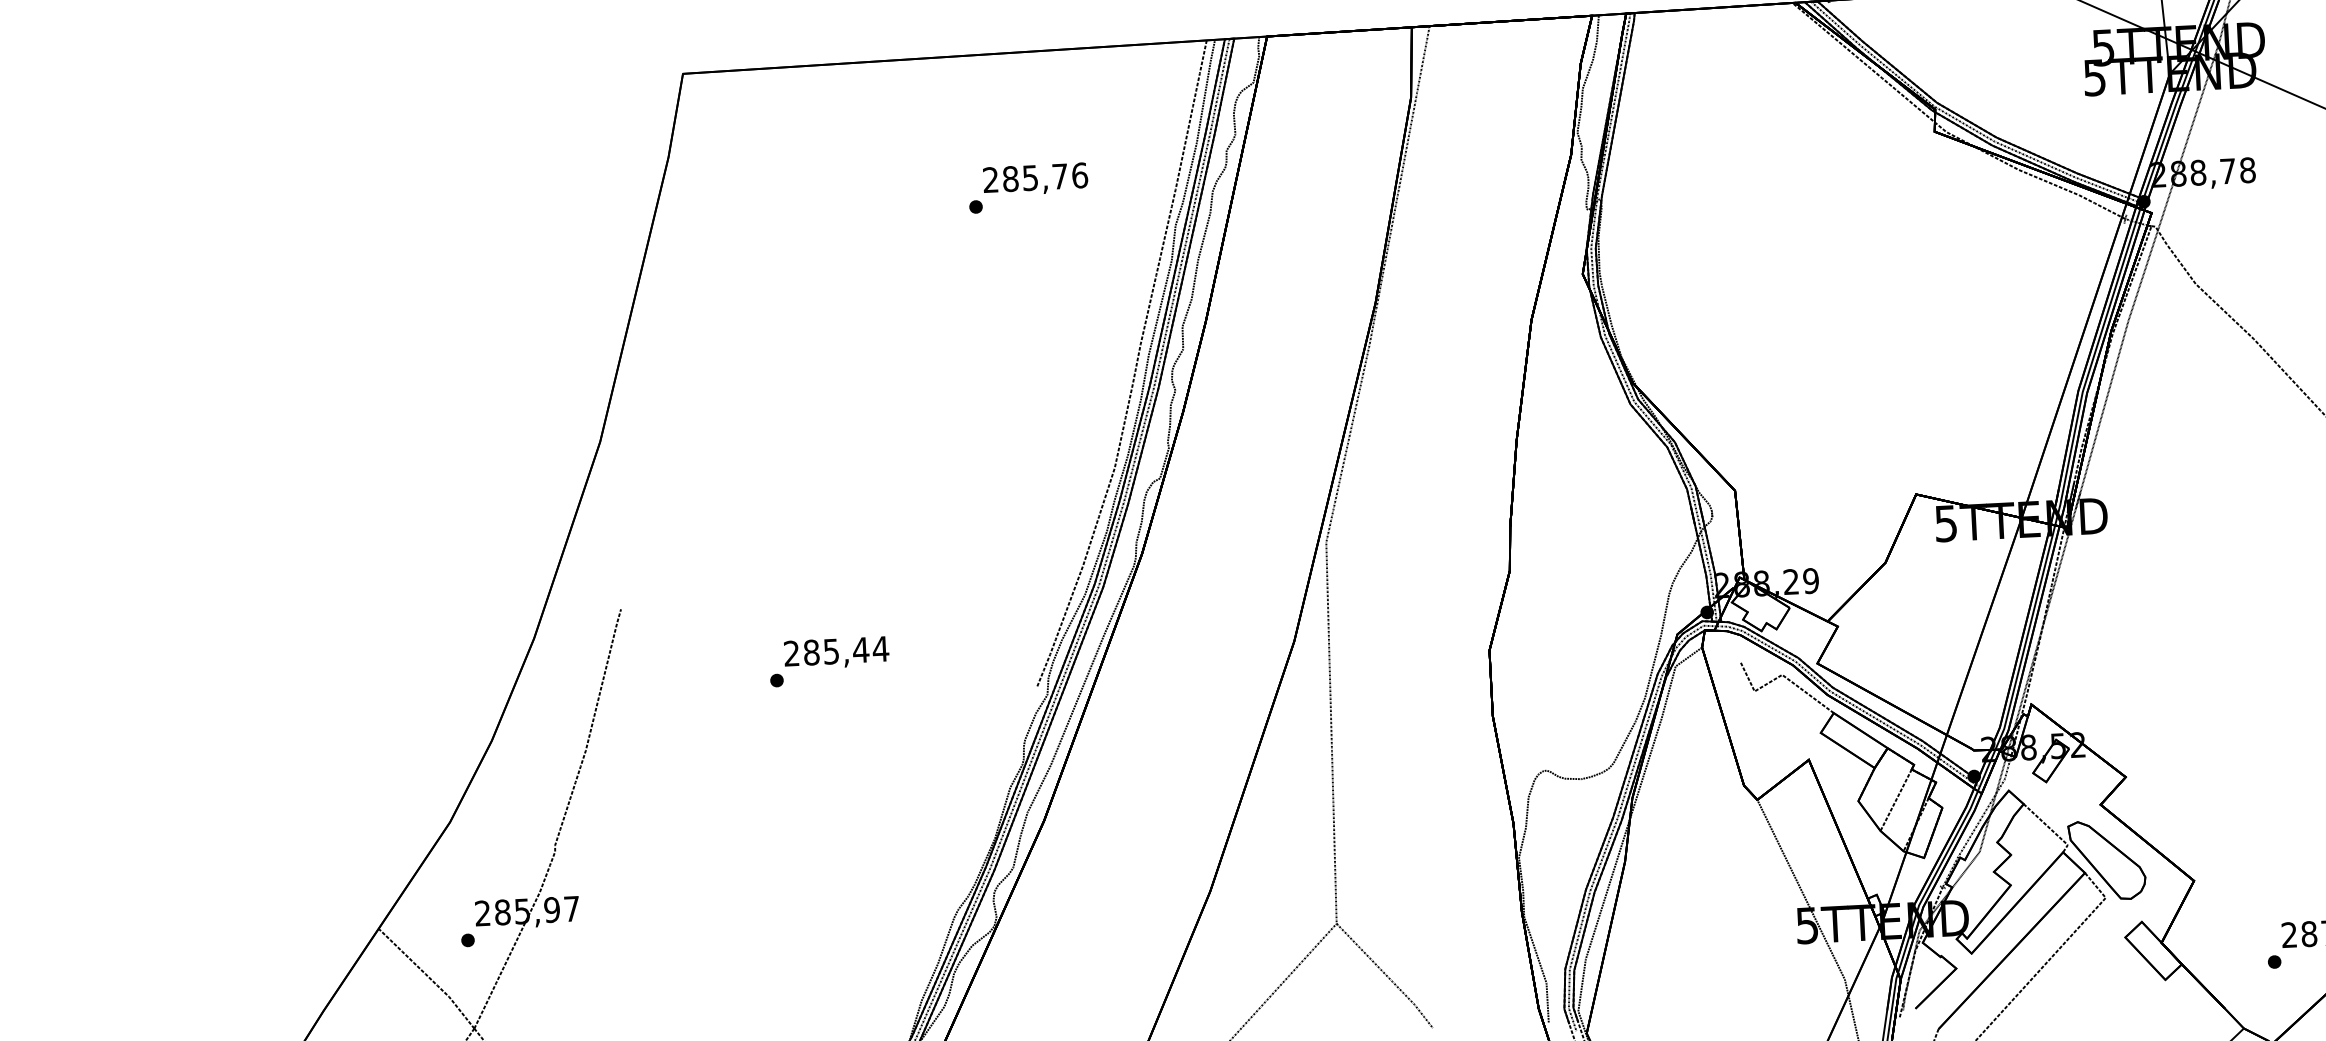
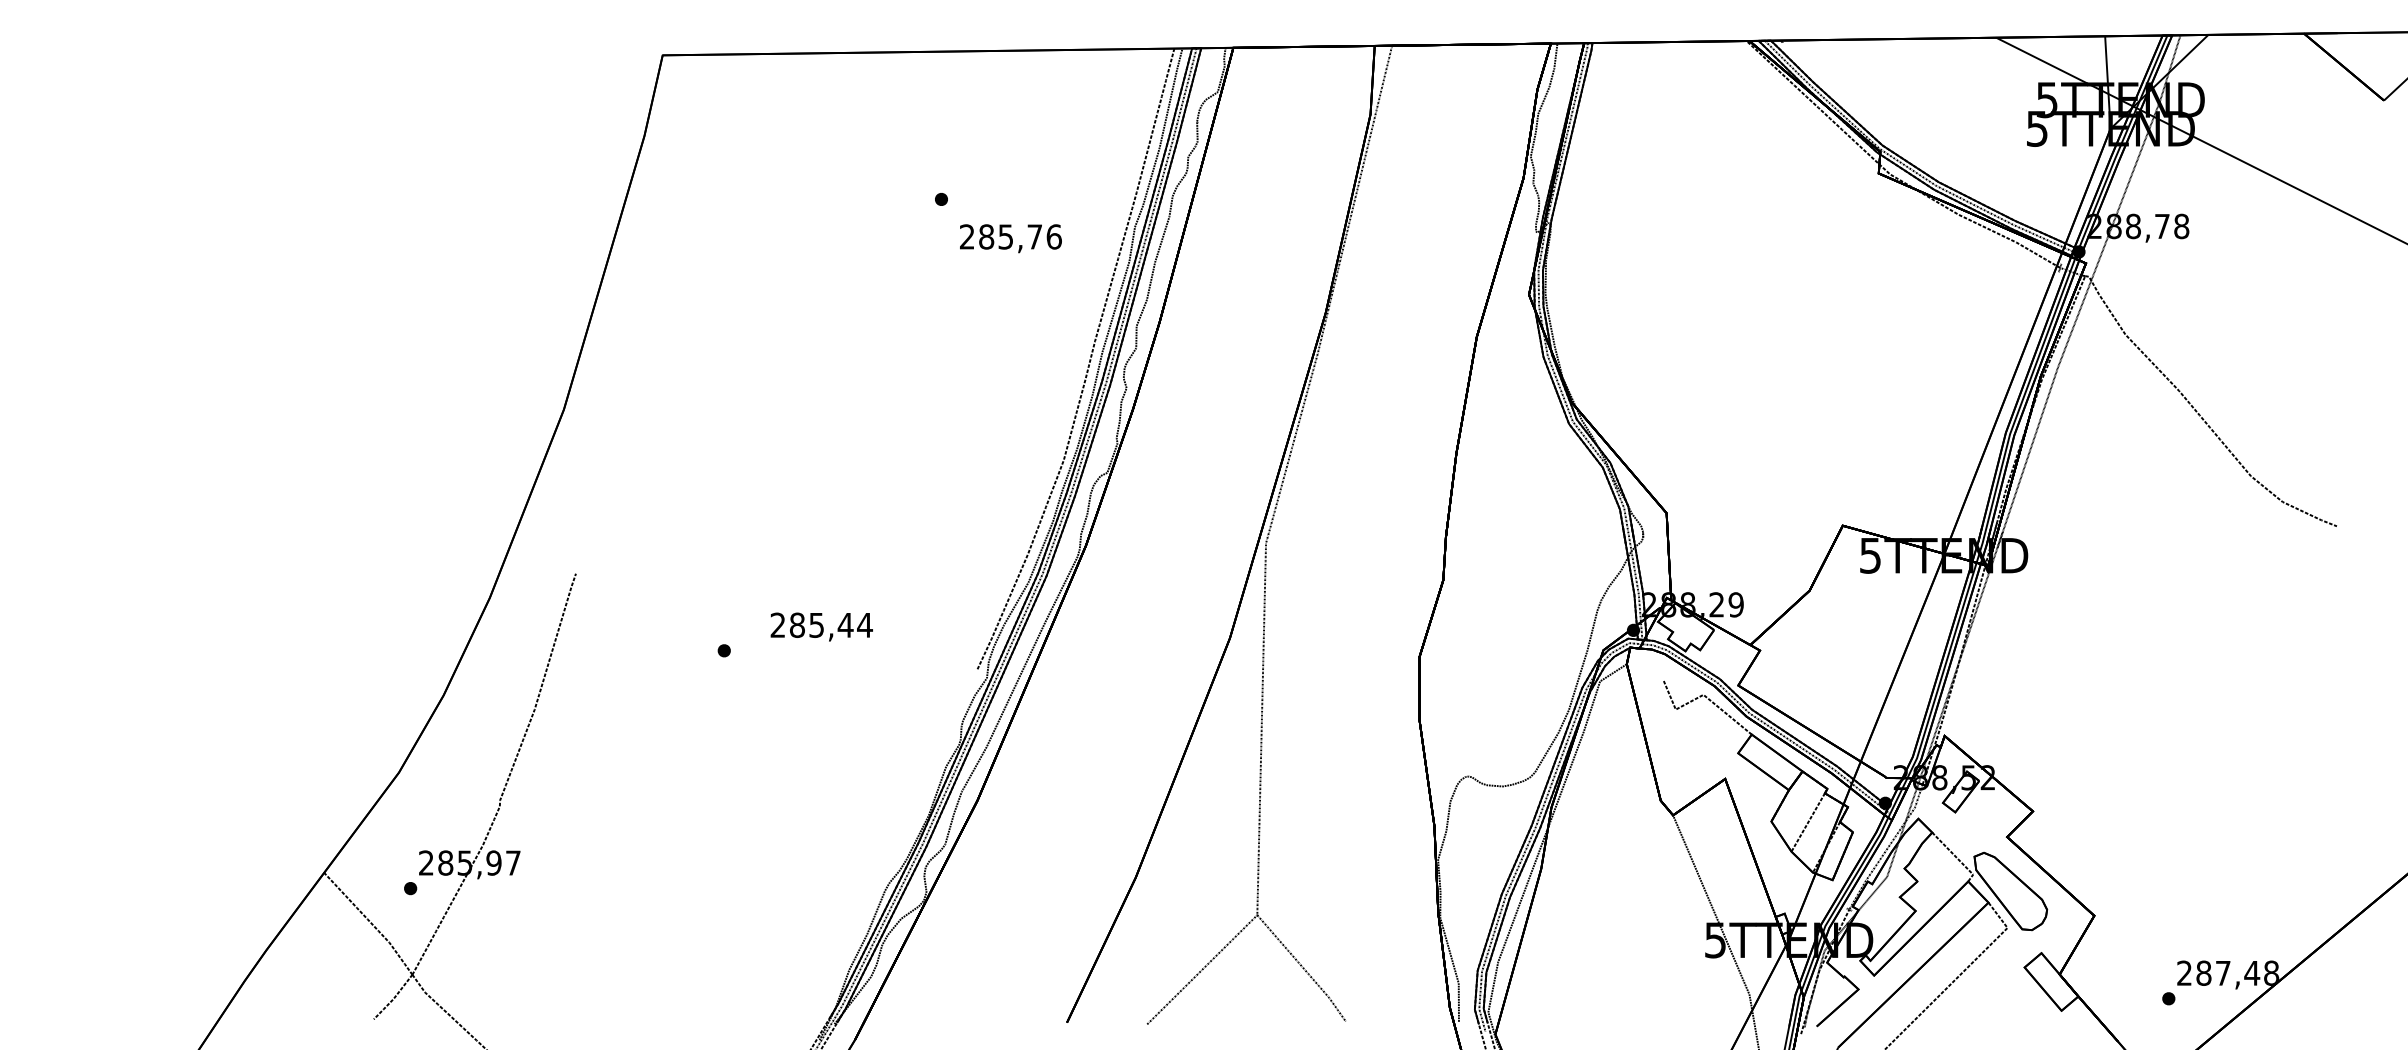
text: (1035, 179) -> (1010, 238), moved
text: (836, 652) -> (821, 626), moved

